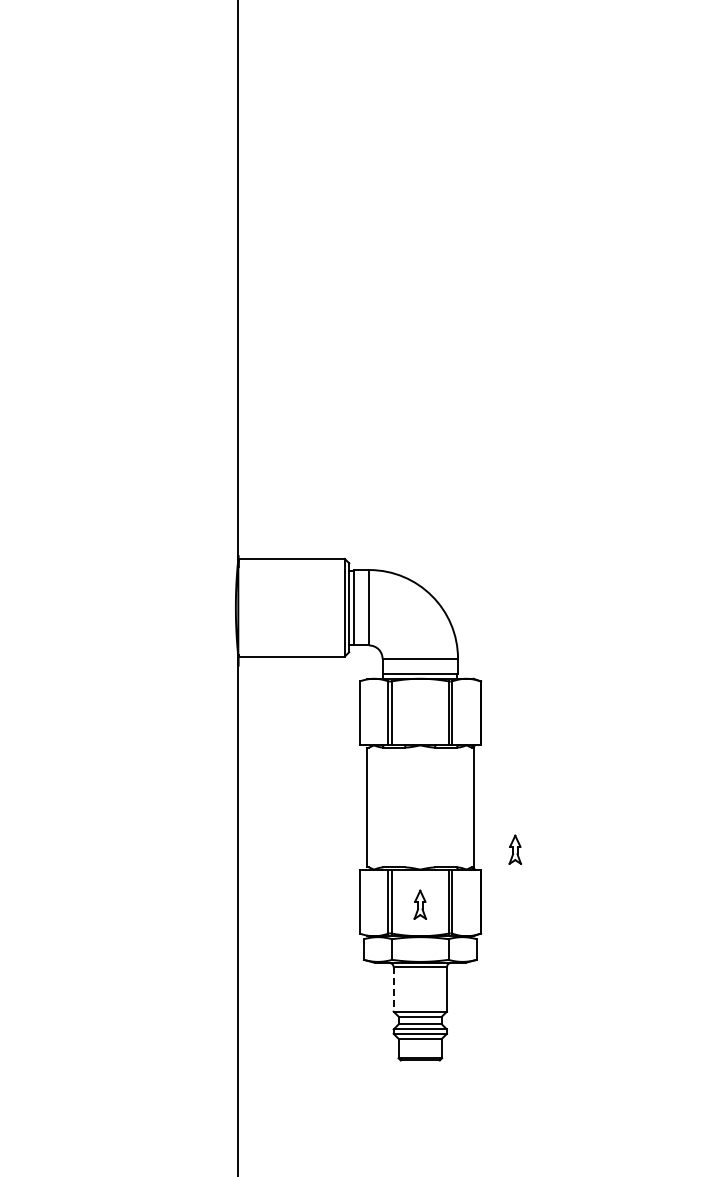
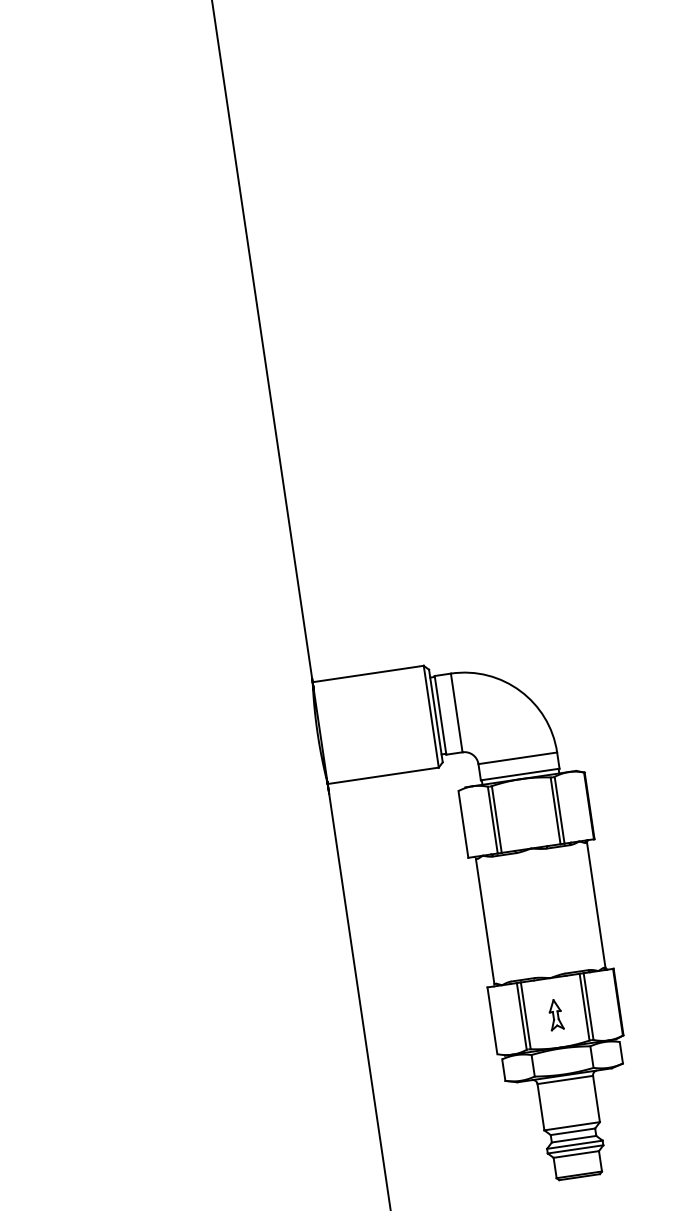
part: (514, 849) -> (645, 942), removed
line: (393, 989) -> (540, 1107), dashed -> solid

